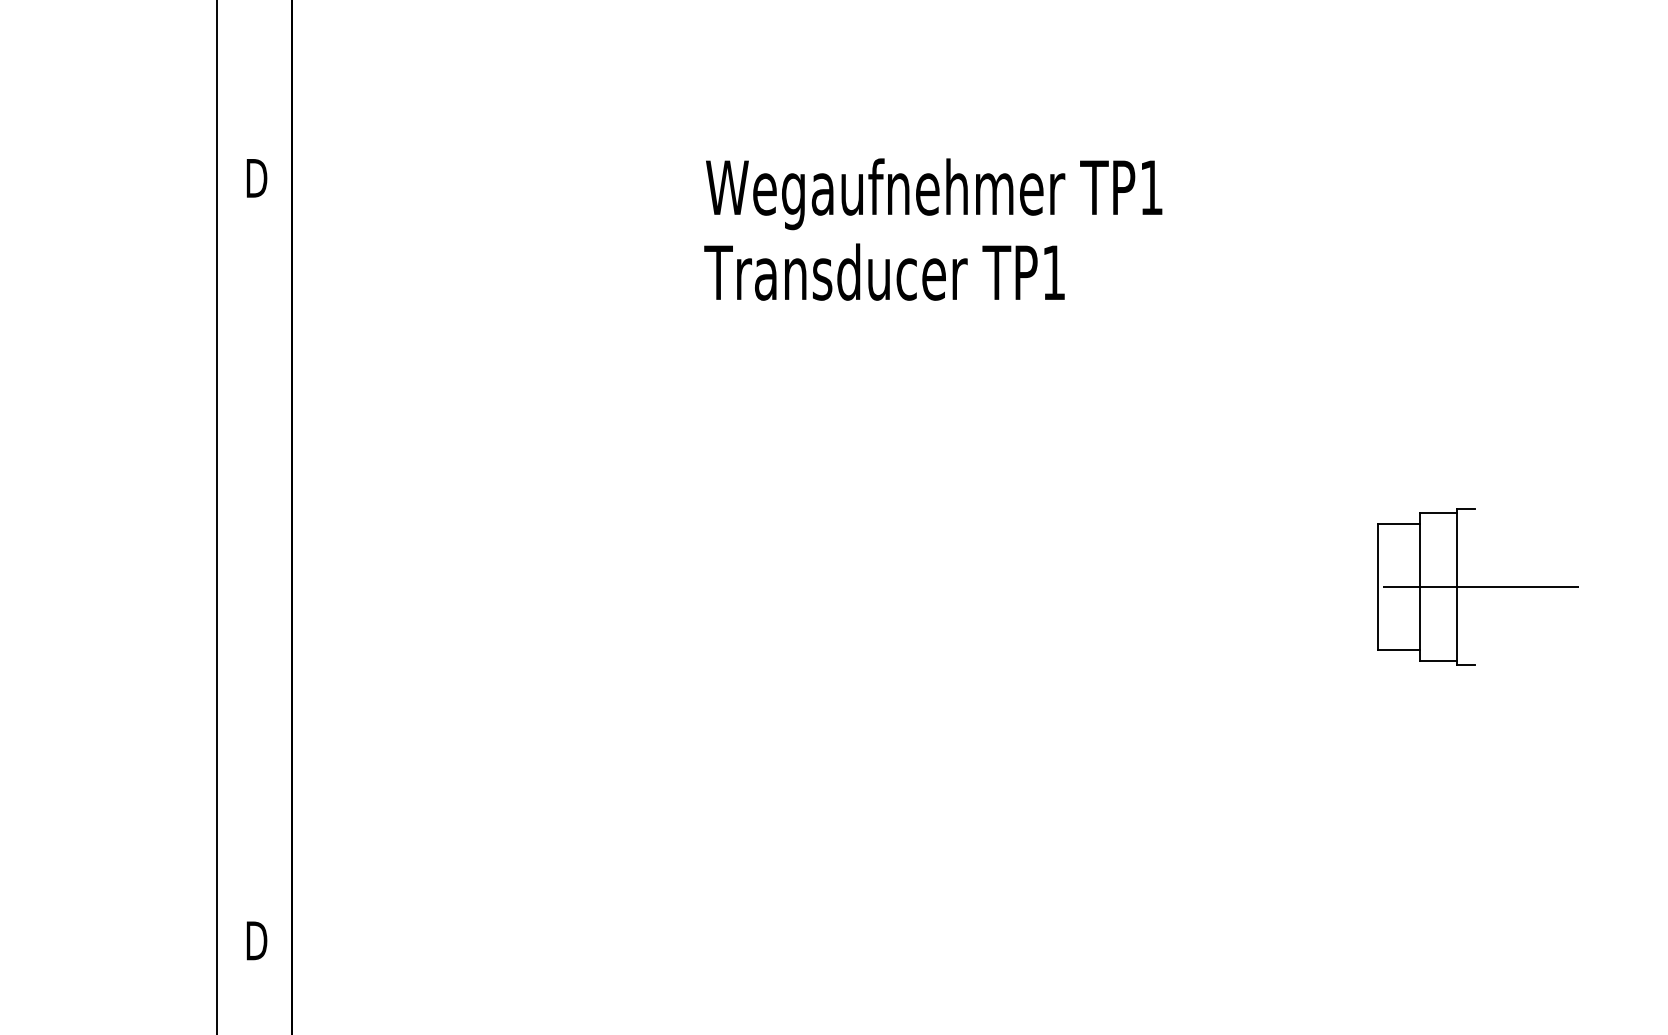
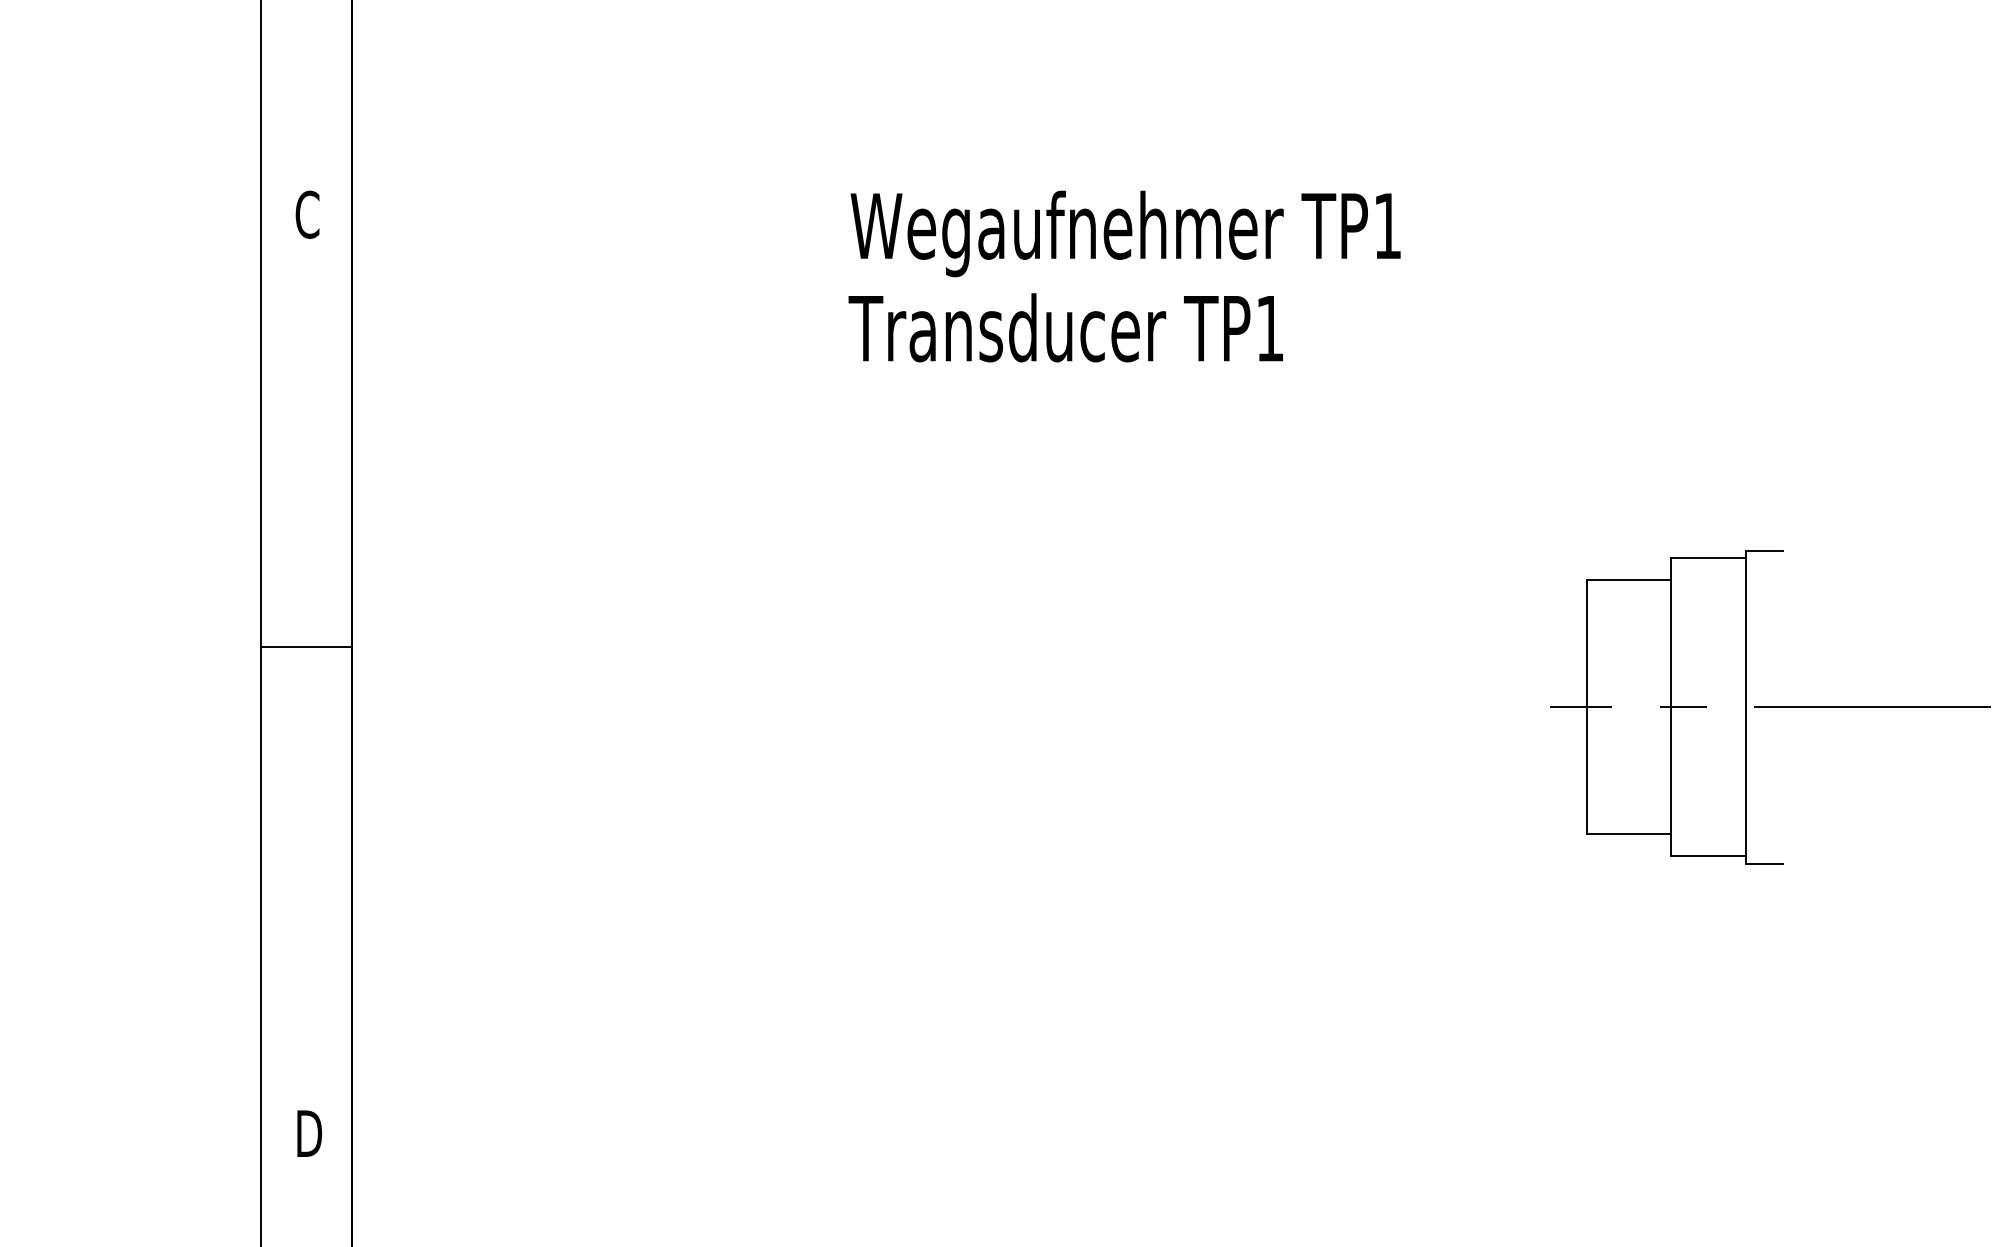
text: (256, 178) -> (308, 214), D -> C
line: (254, 536) -> (306, 646), added
part: (1469, 587) -> (1770, 707), size x1.67

